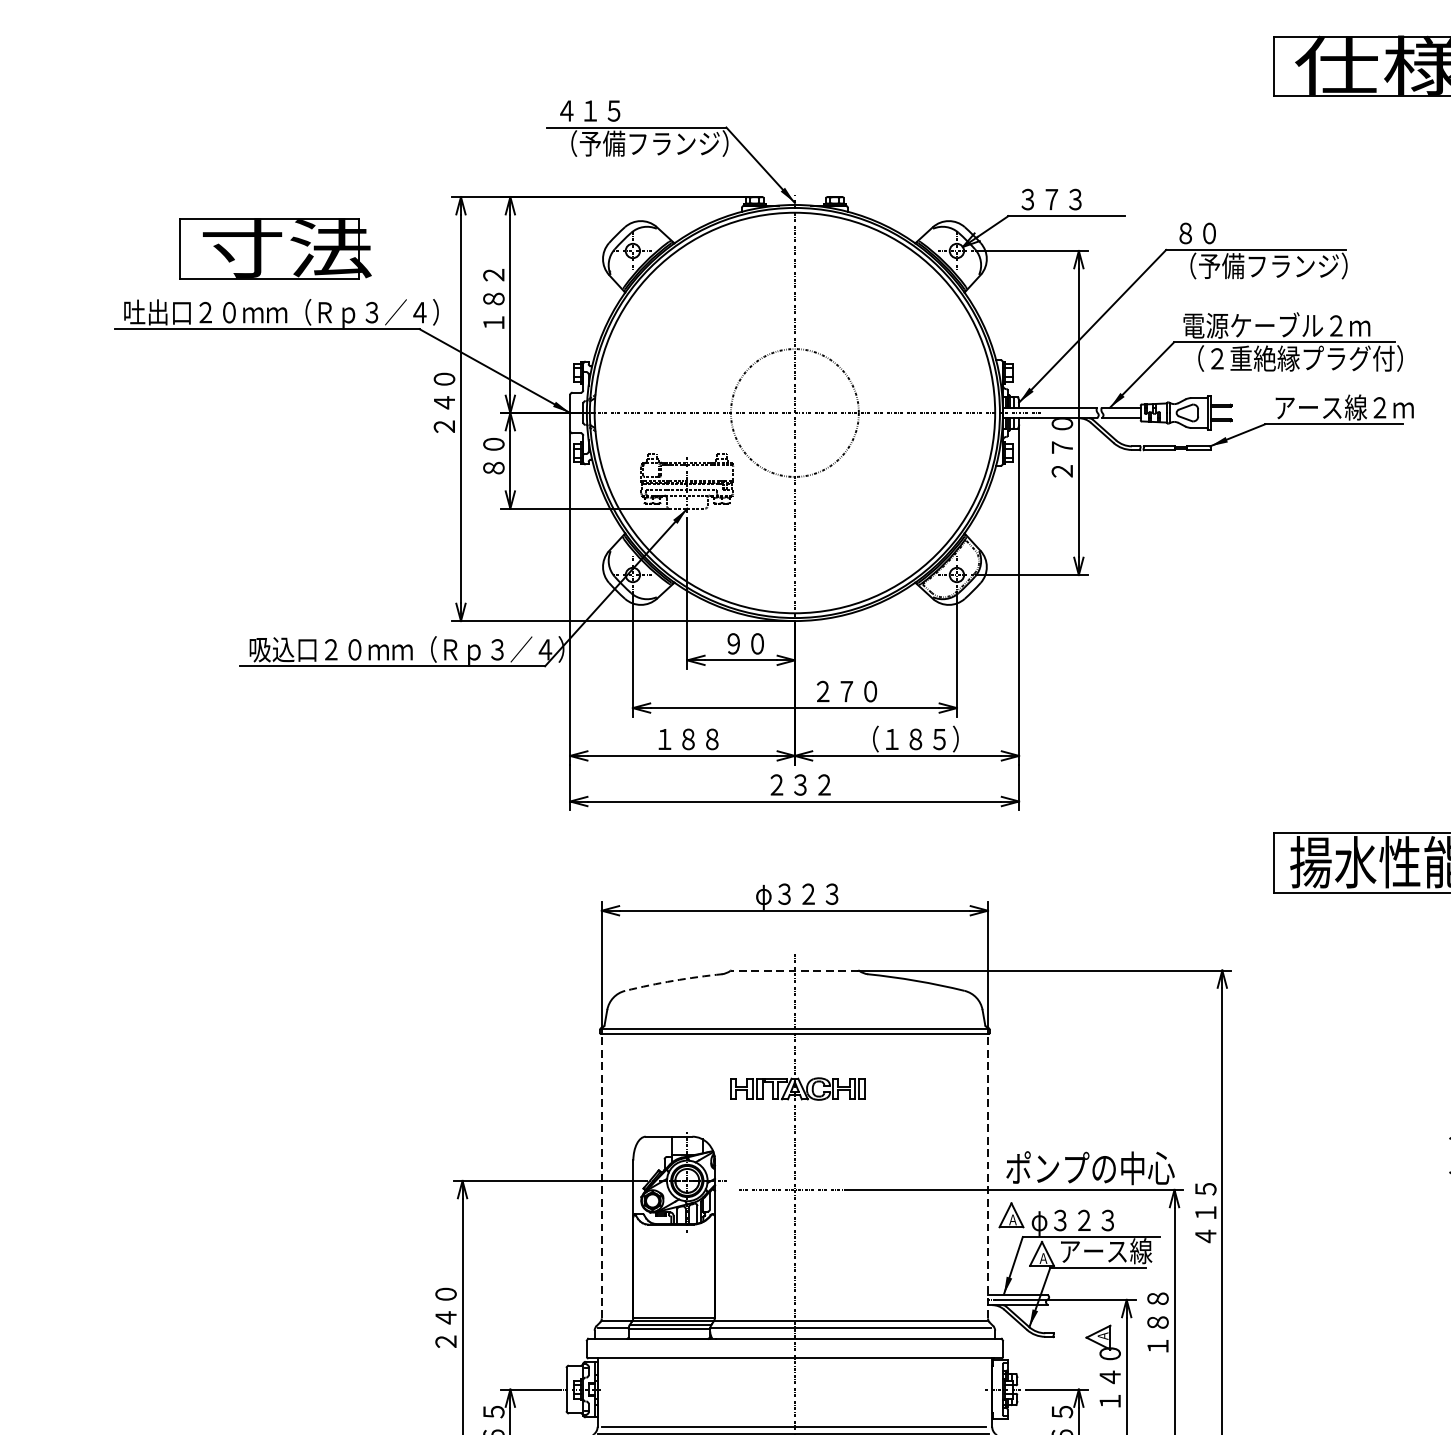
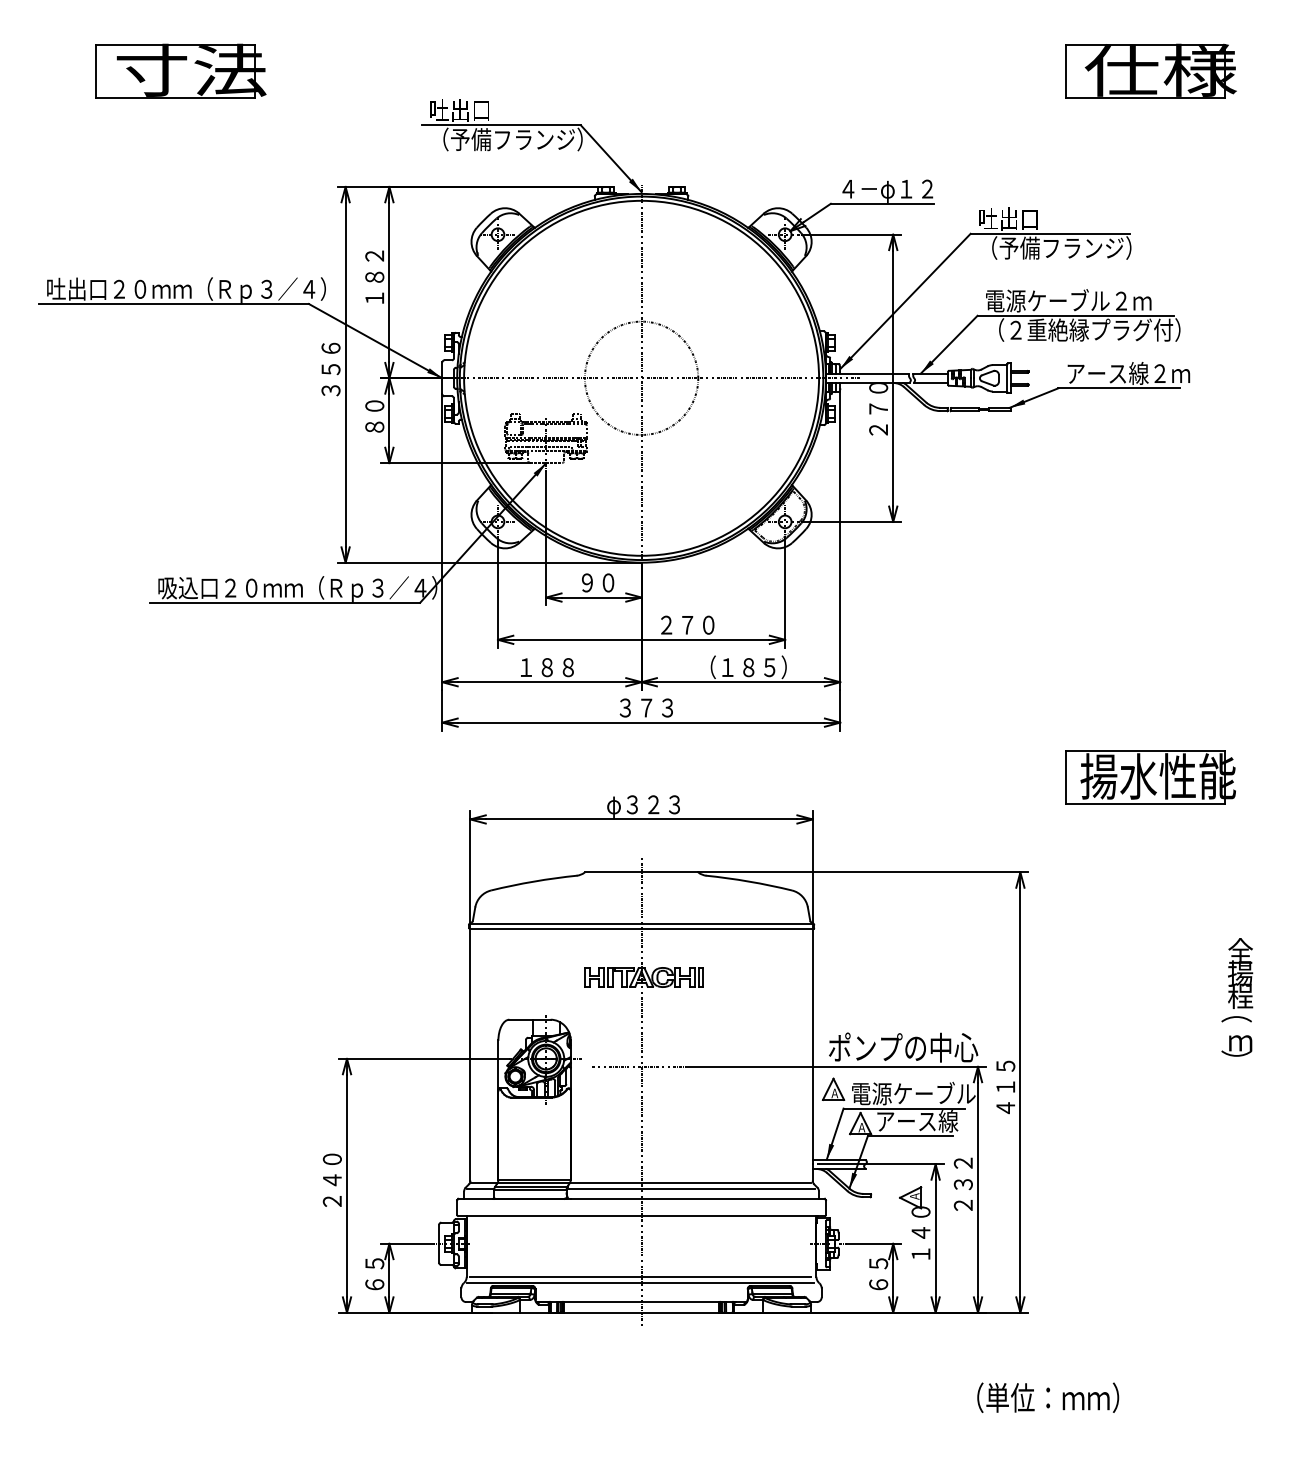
text: (589, 110) -> (459, 110), ４１５ -> 吐出口
text: (1072, 201) -> (887, 190), ３７３ -> ４－φ１２
text: (1208, 232) -> (1008, 218), ８０ -> 吐出口
part: (274, 248) -> (180, 70), moved
text: (443, 403) -> (330, 369), ２４０ -> ３５６
text: (800, 784) -> (646, 707), ２３２ -> ３７３
line: (794, 970) -> (641, 872), dashed -> solid
arc: (674, 980) -> (534, 881), dashed -> solid
line: (601, 1175) -> (470, 1054), dashed -> solid
line: (987, 1175) -> (812, 1054), dashed -> solid
text: (1101, 1221) -> (913, 1094), φ３２３ -> 電源ケーブル
text: (1157, 1321) -> (962, 1183), １８８ -> ２３２

